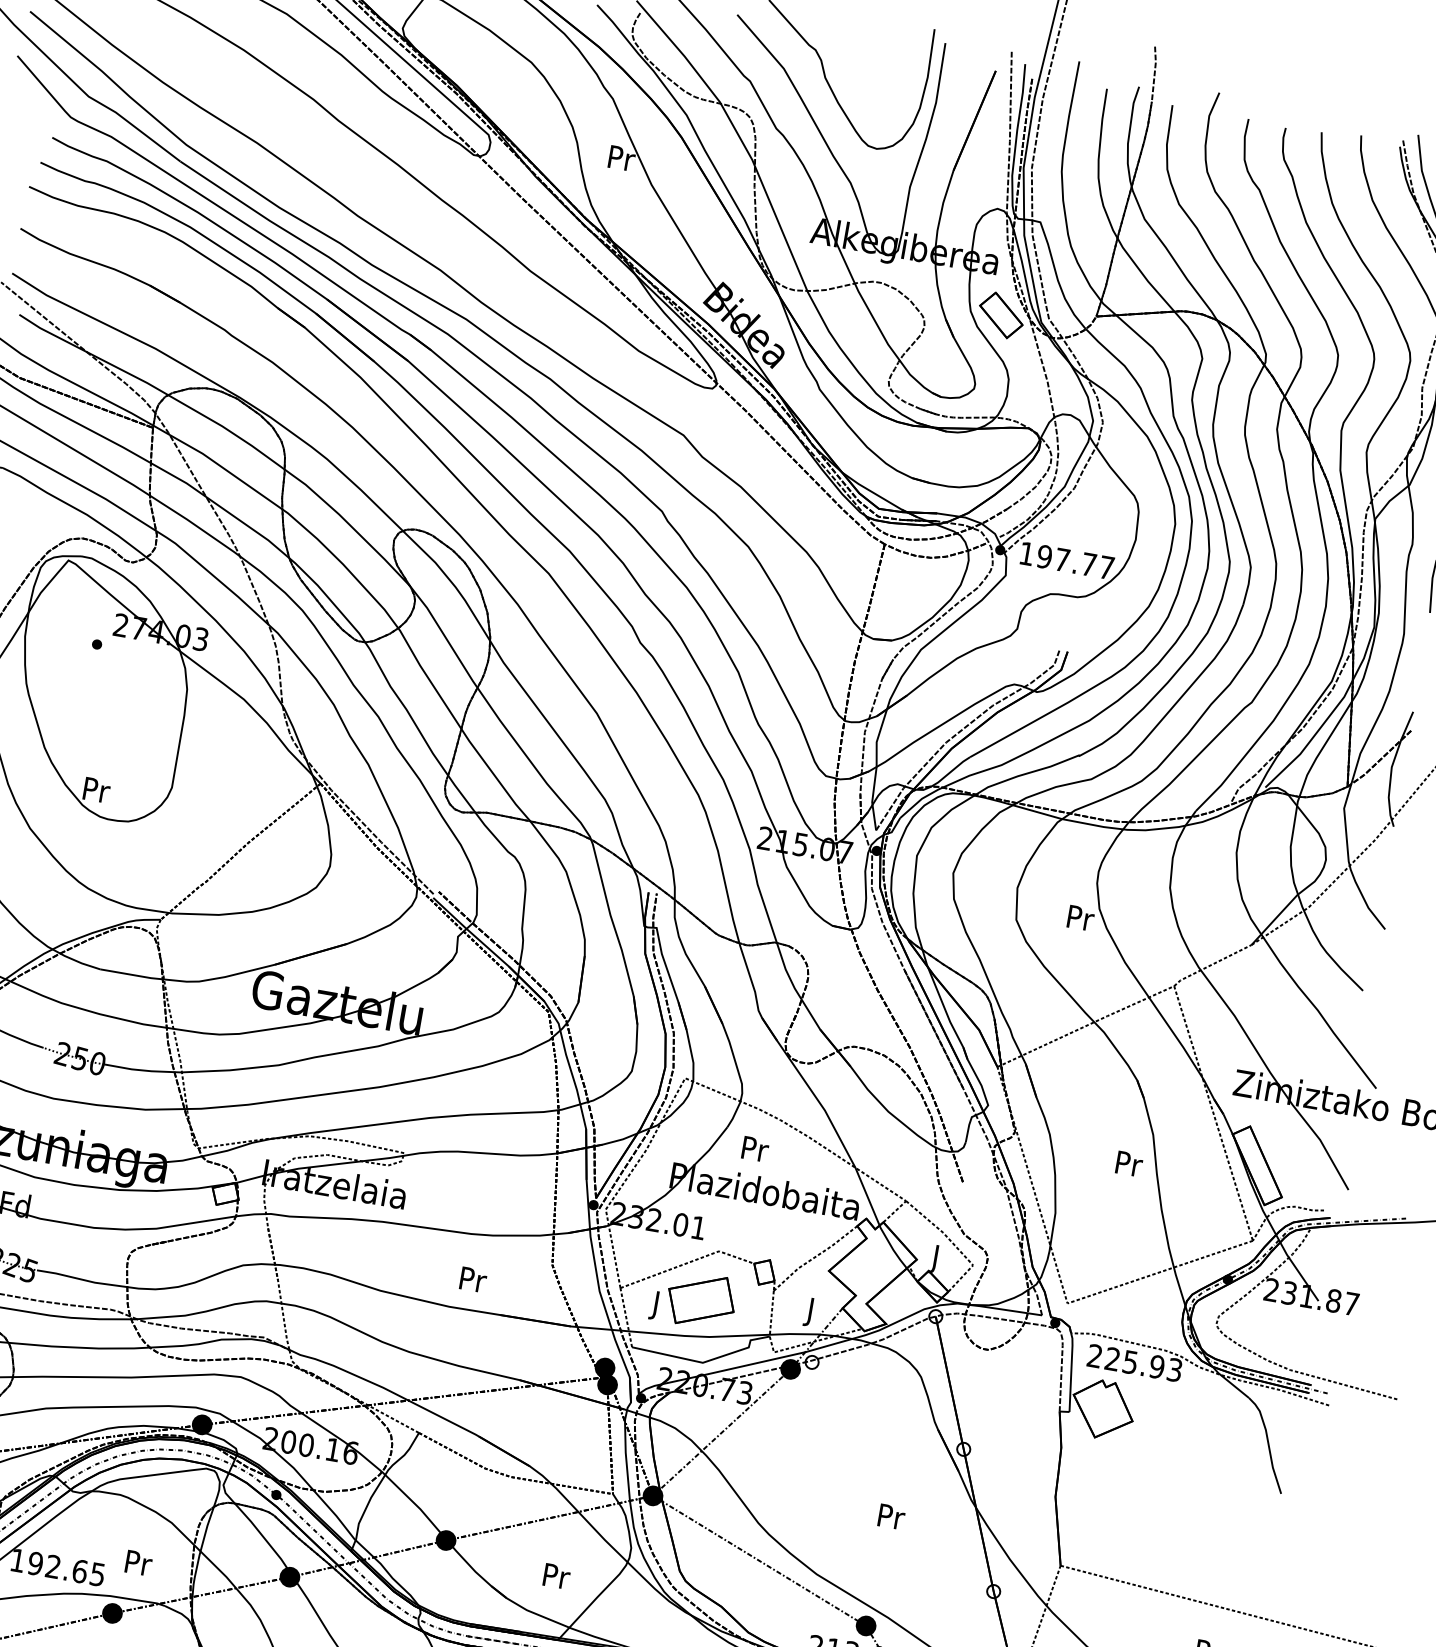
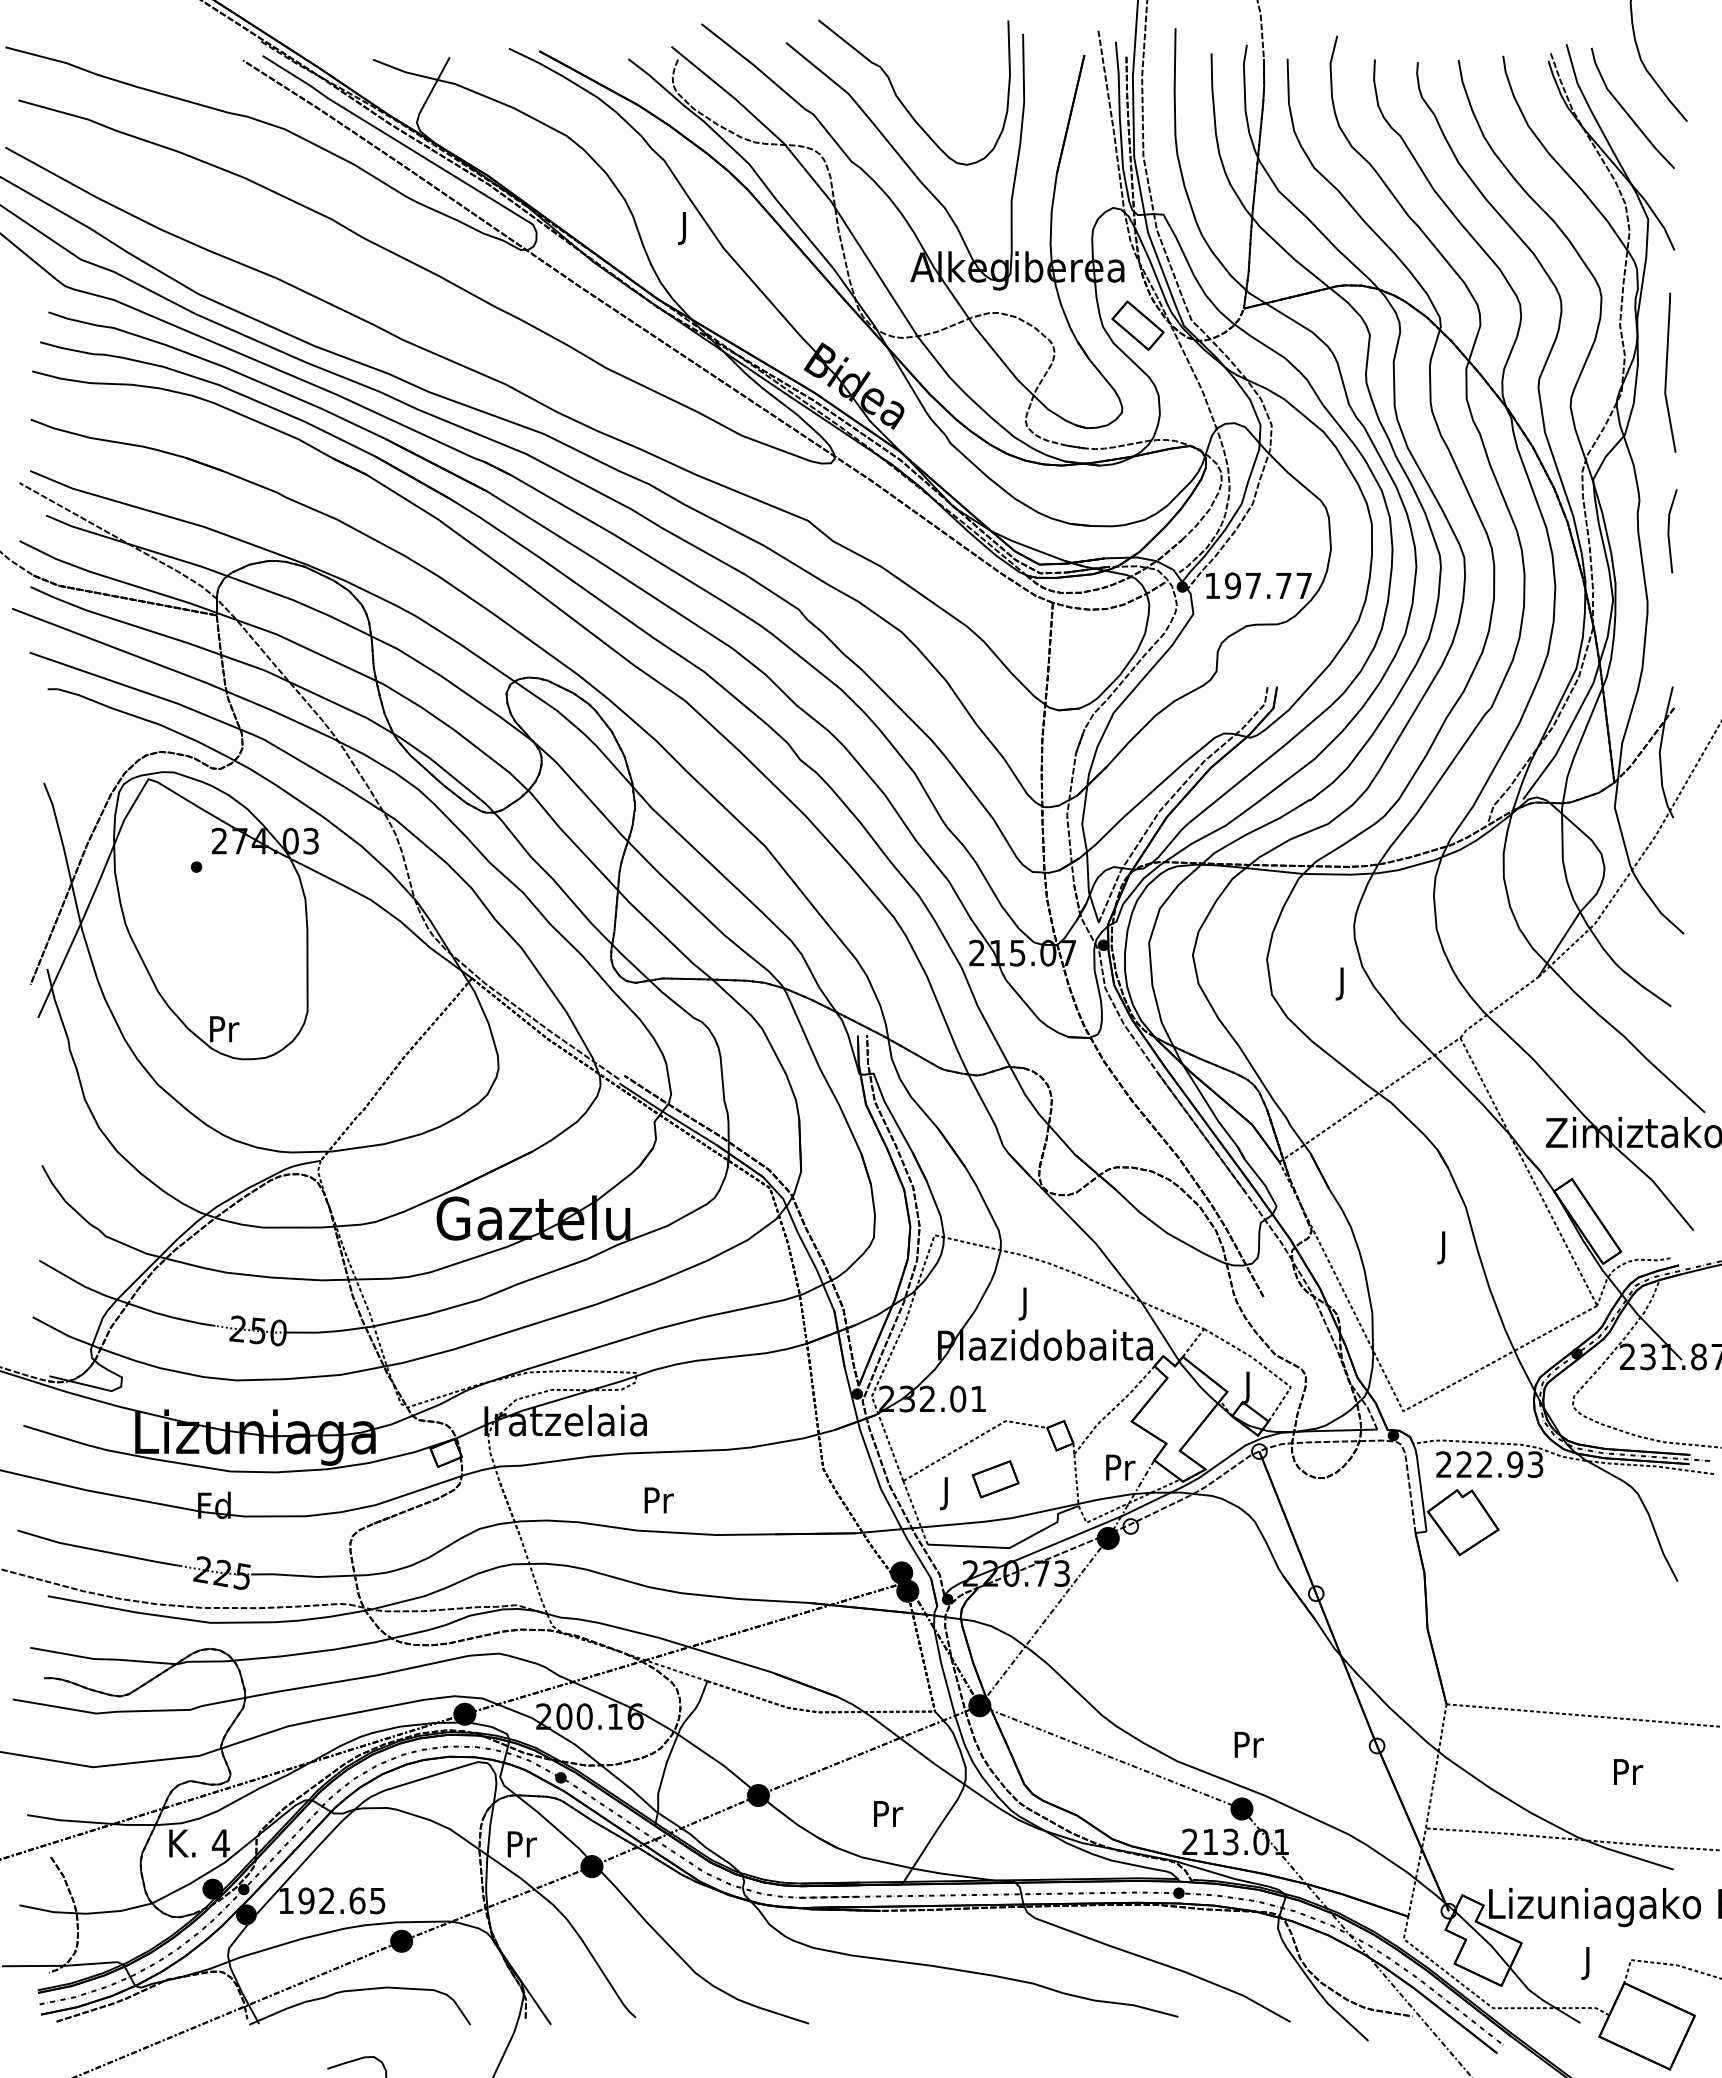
text: (621, 161) -> (685, 228), Pr -> J
text: (1080, 920) -> (1343, 983), Pr -> J
text: (755, 1151) -> (1026, 1303), Pr -> J
text: (1128, 1166) -> (1444, 1247), Pr -> J
text: (472, 1279) -> (658, 1500), moved
part: (701, 1300) -> (995, 1479), size x0.6
text: (811, 1311) -> (1120, 1470), J -> Pr
text: (1130, 1362) -> (1484, 1464), 225.93 -> 222.93
text: (891, 1516) -> (1248, 1744), moved
text: (138, 1563) -> (521, 1844), moved

